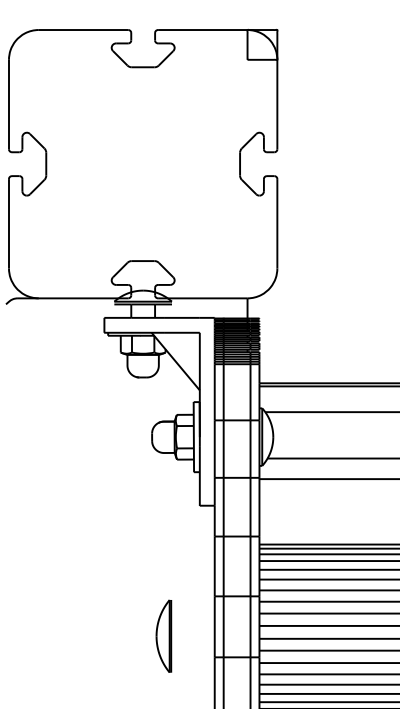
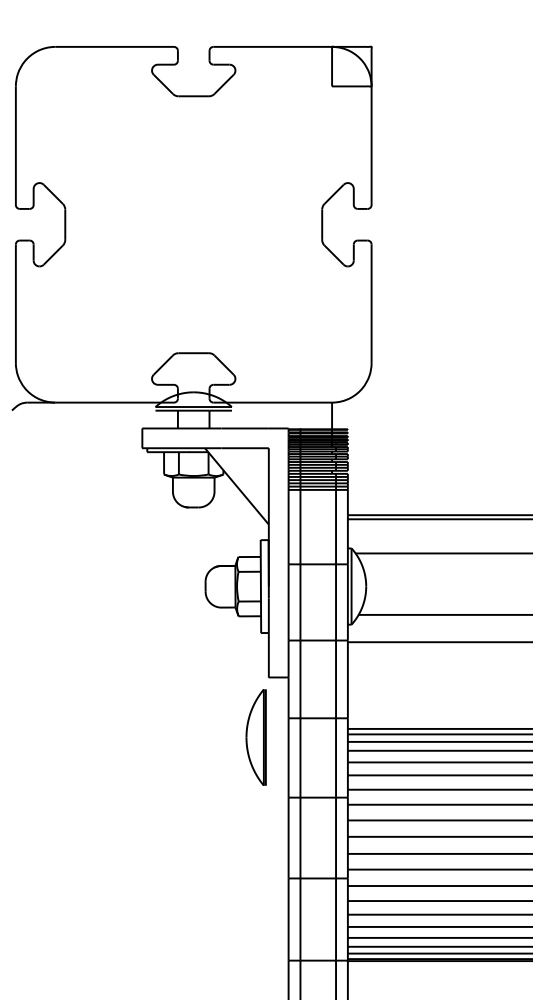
part: (163, 636) -> (255, 737), moved

